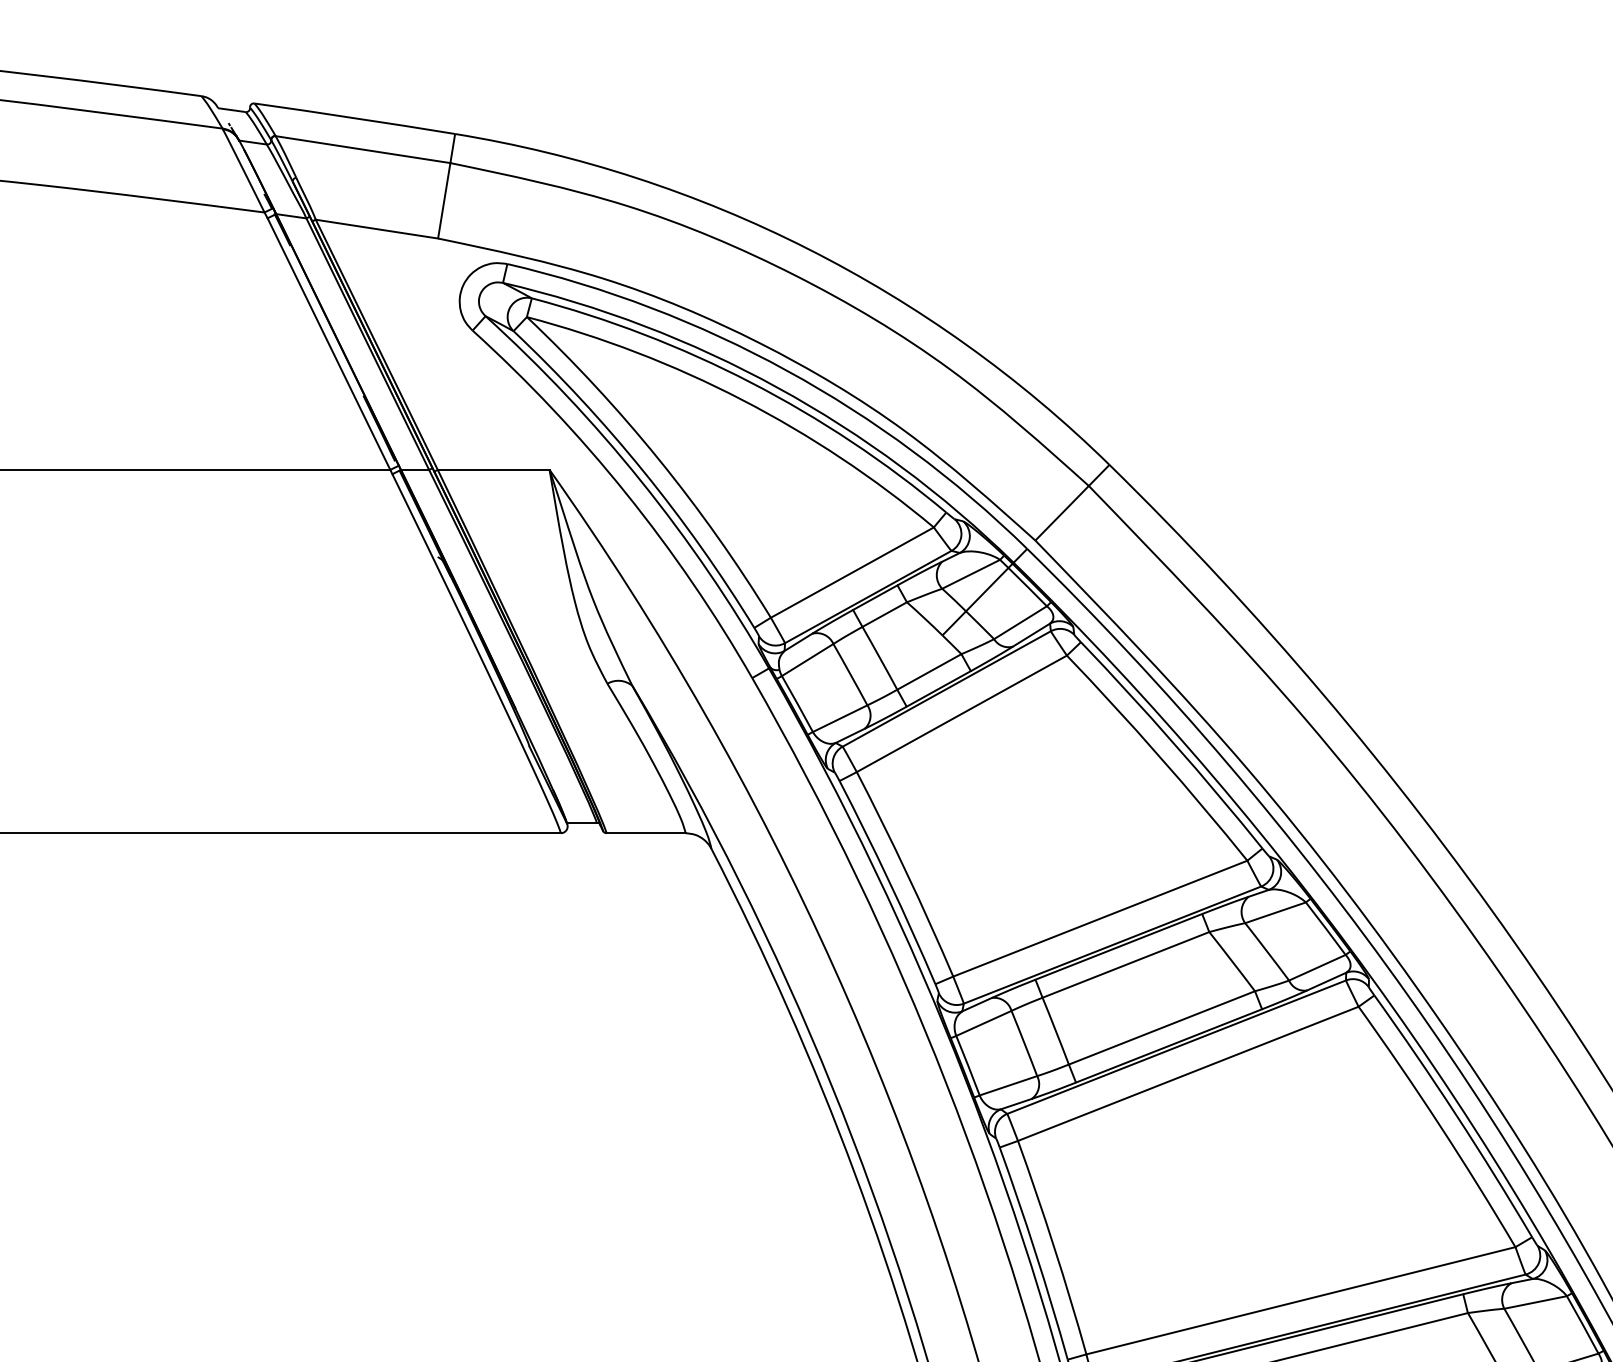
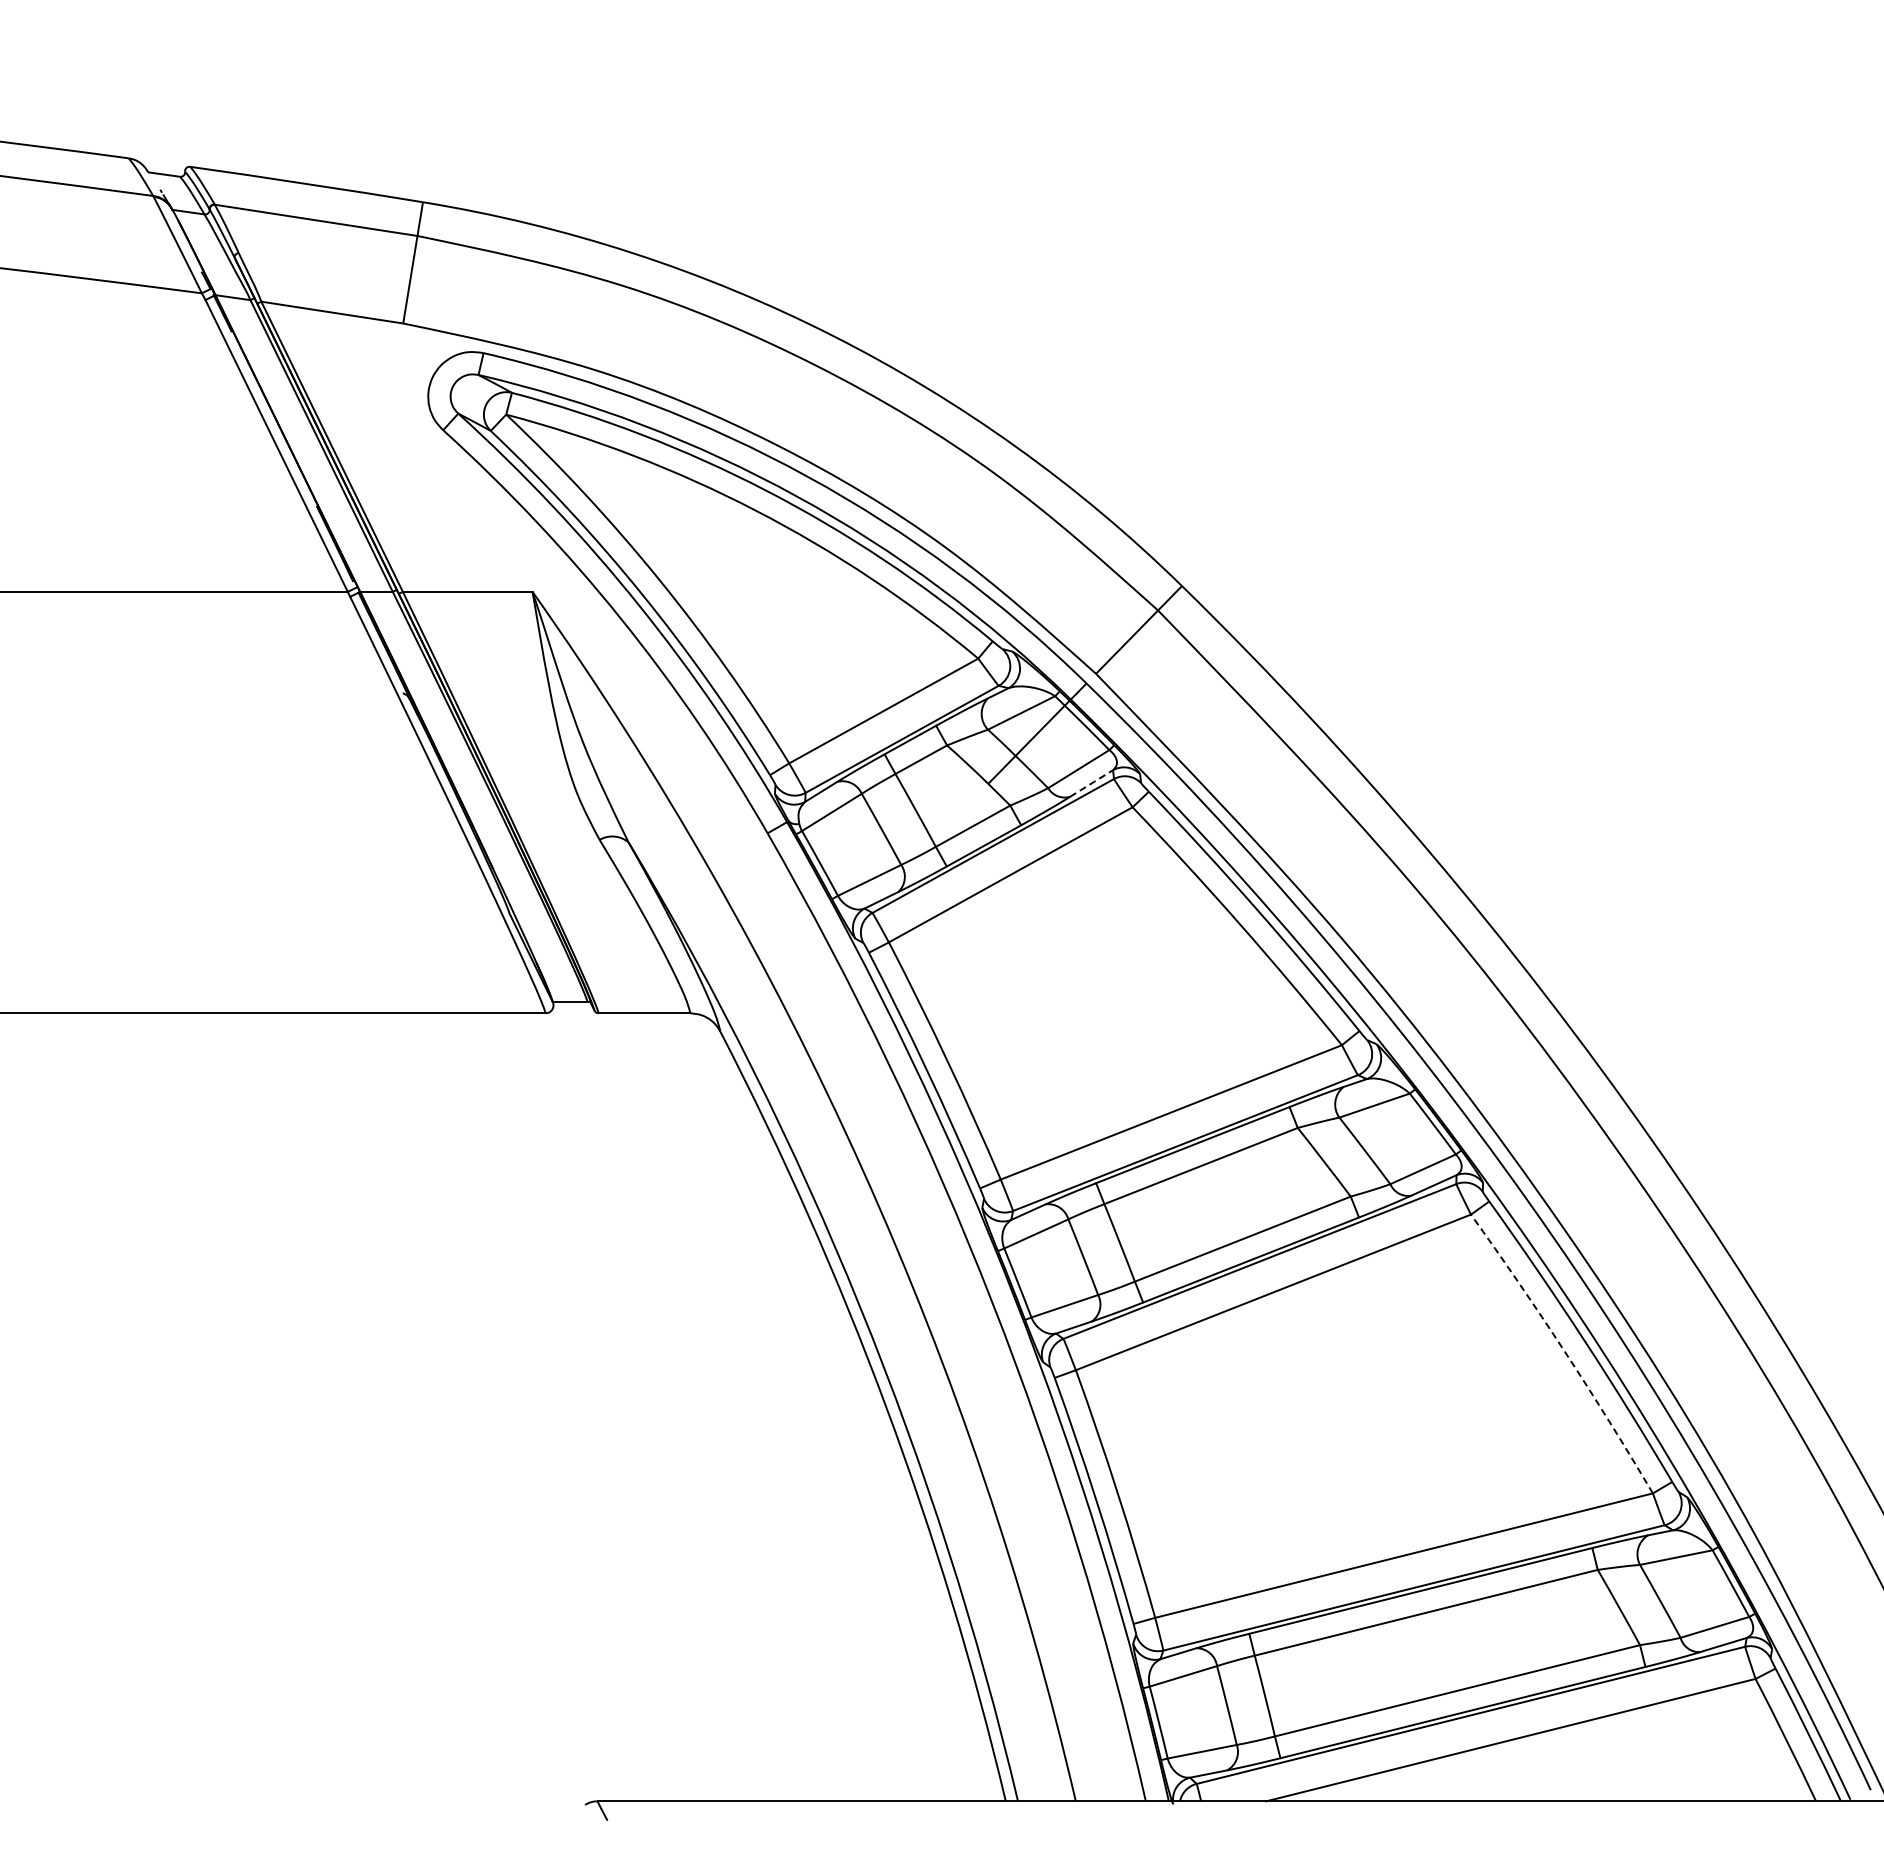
line: (1032, 635) -> (1092, 783), solid -> dashed
arc: (1440, 1125) -> (1565, 1352), solid -> dashed

